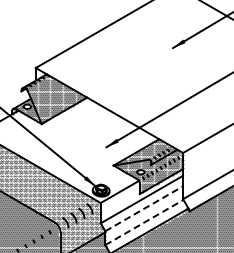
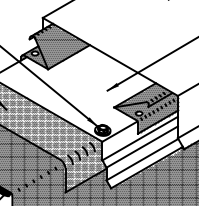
line: (144, 208) -> (142, 146), dashed -> solid
line: (144, 222) -> (142, 159), dashed -> solid

